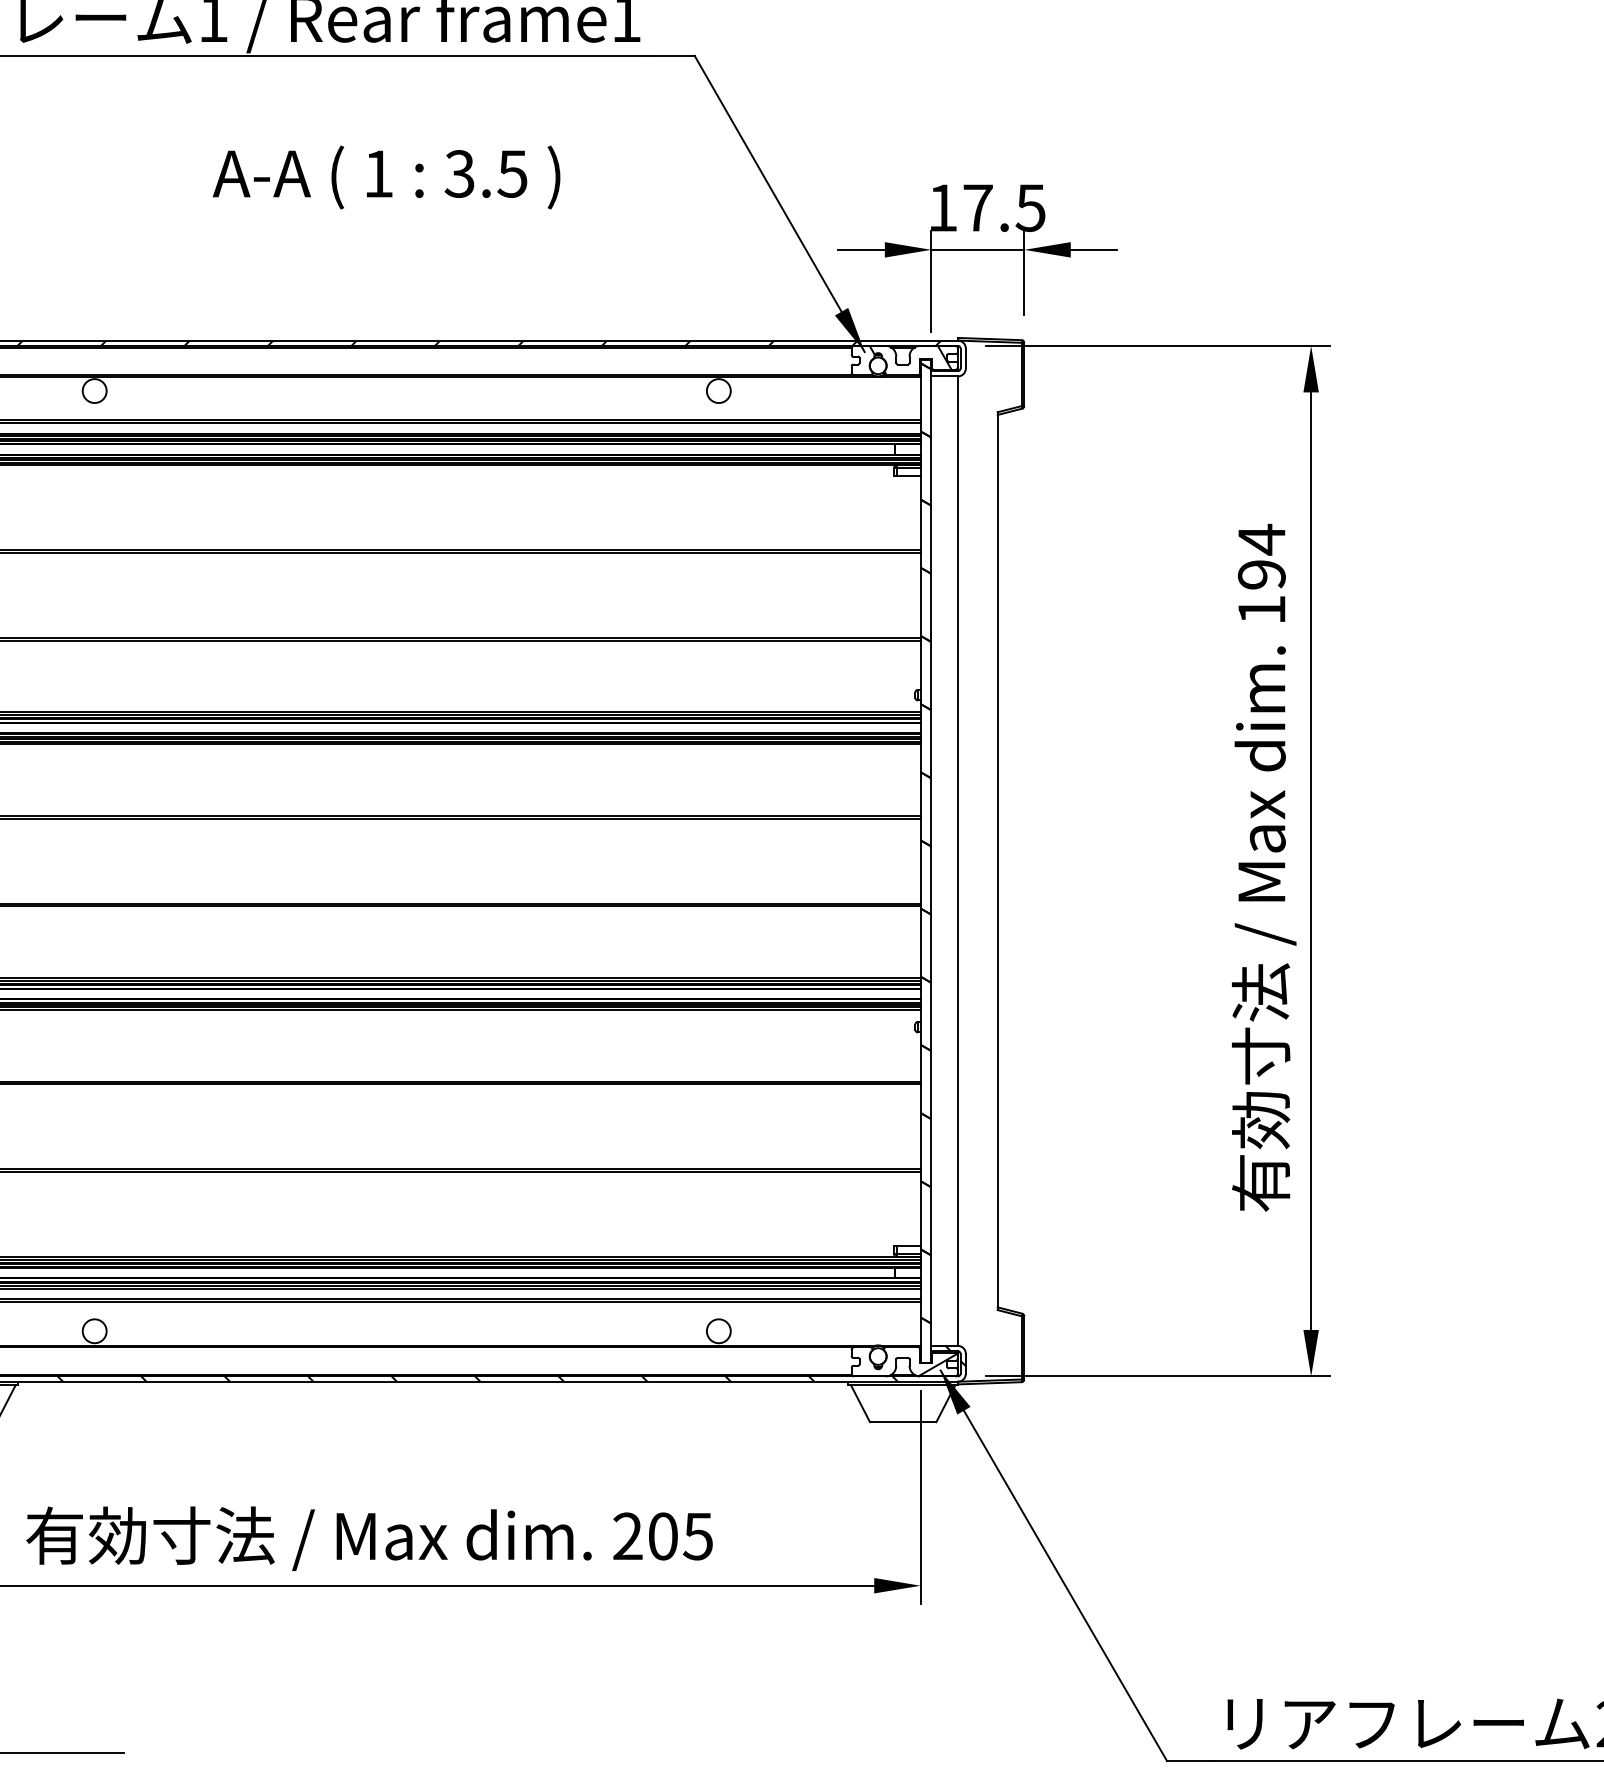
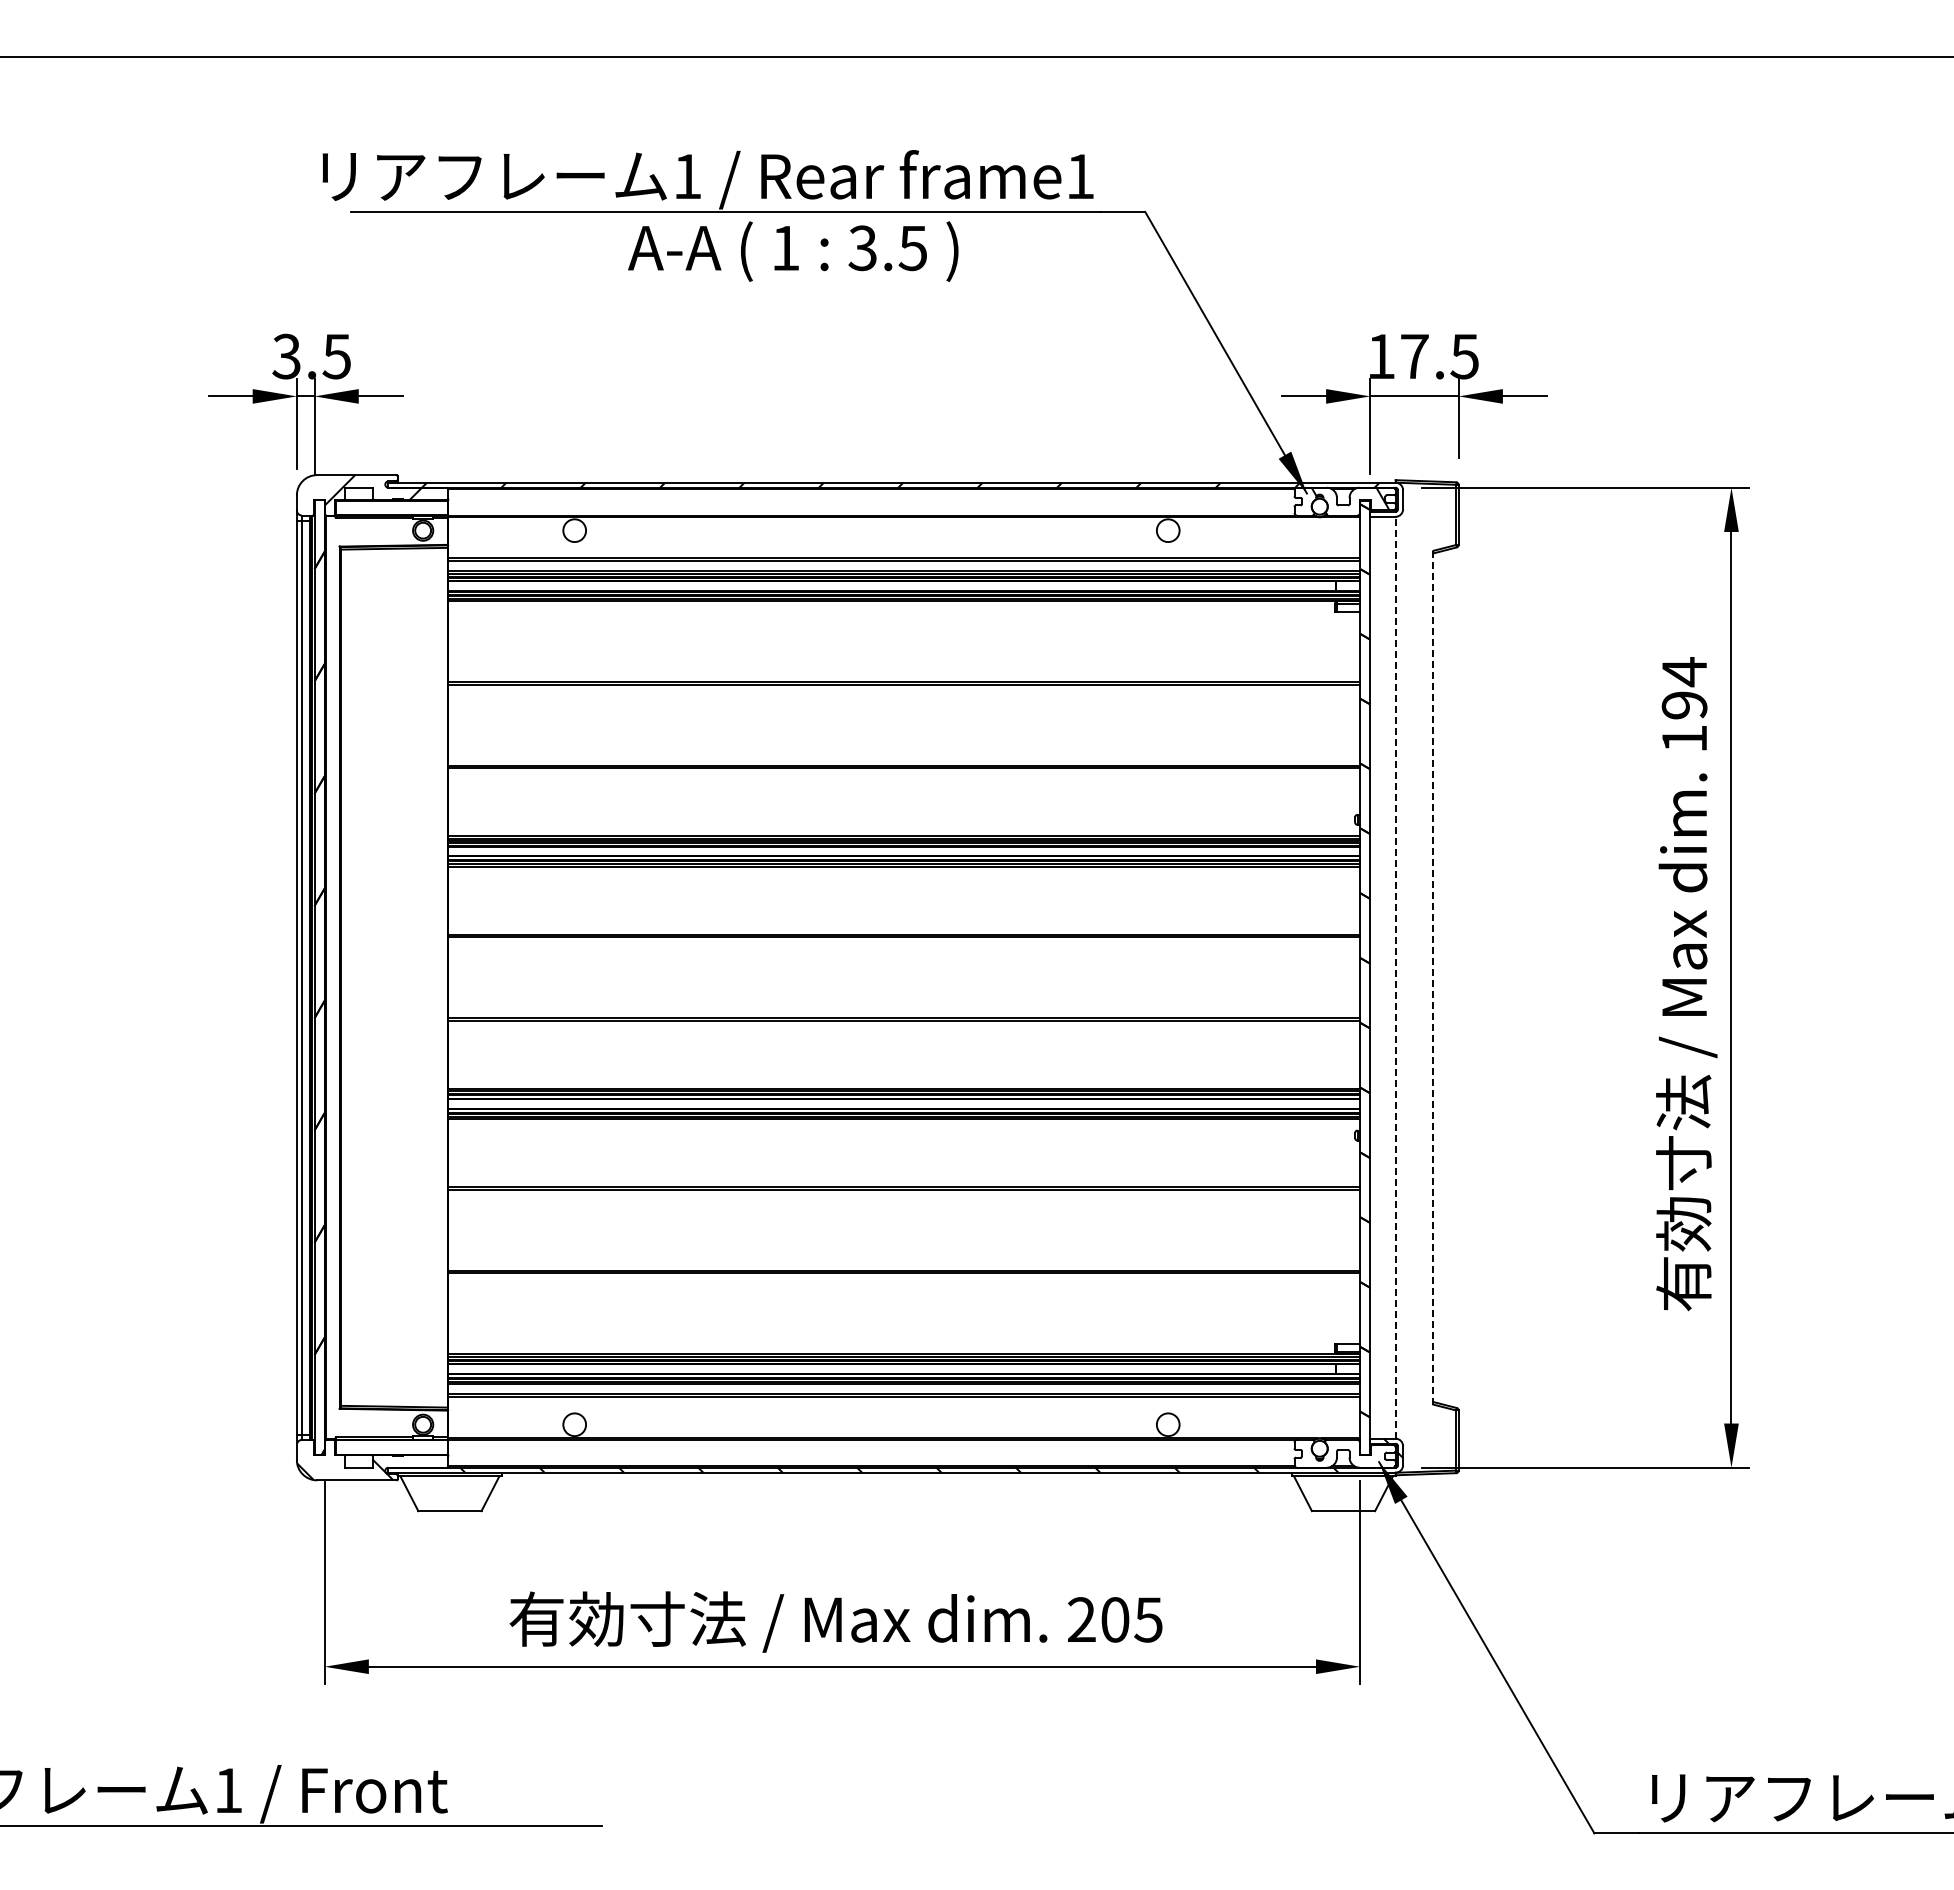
text: (386, 177) -> (793, 251), moved
line: (957, 860) -> (1395, 977), solid -> dashed
line: (997, 860) -> (1433, 977), solid -> dashed
hatch: (937, 1364) -> (1376, 1456), removed

